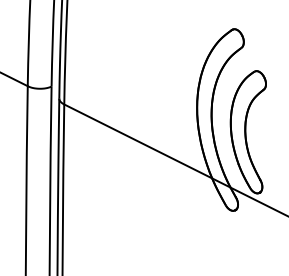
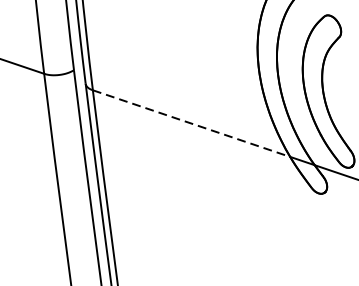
line: (138, 141) -> (191, 123), solid -> dashed

